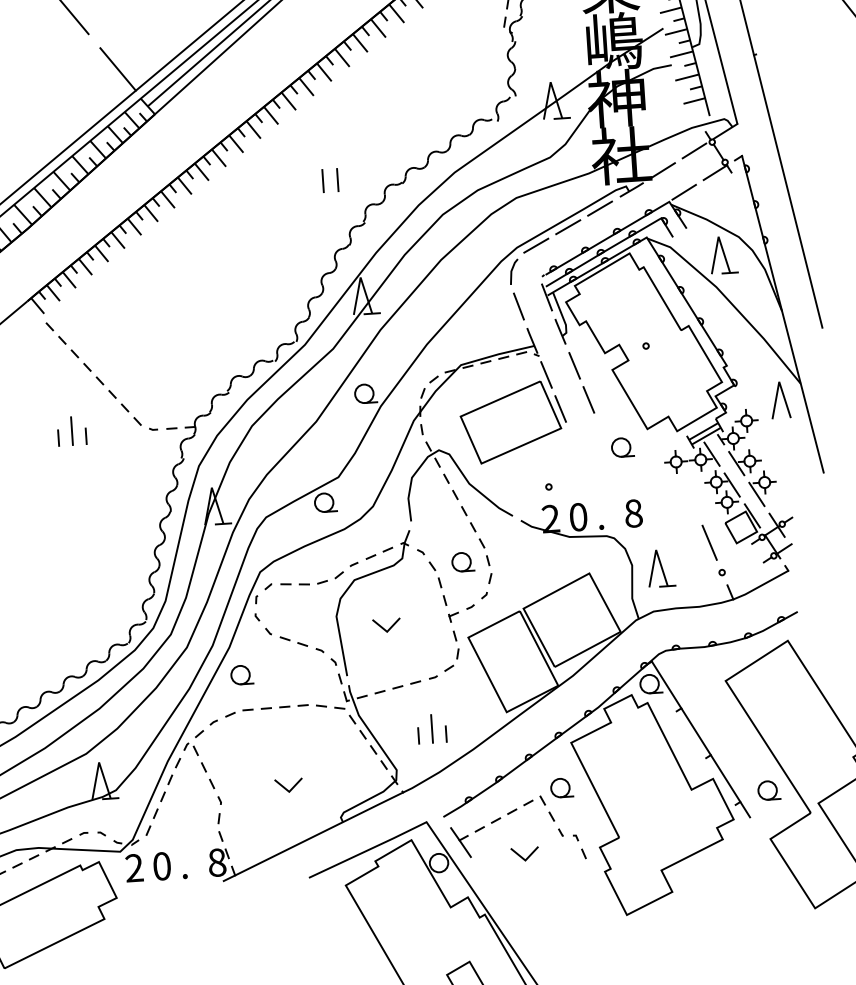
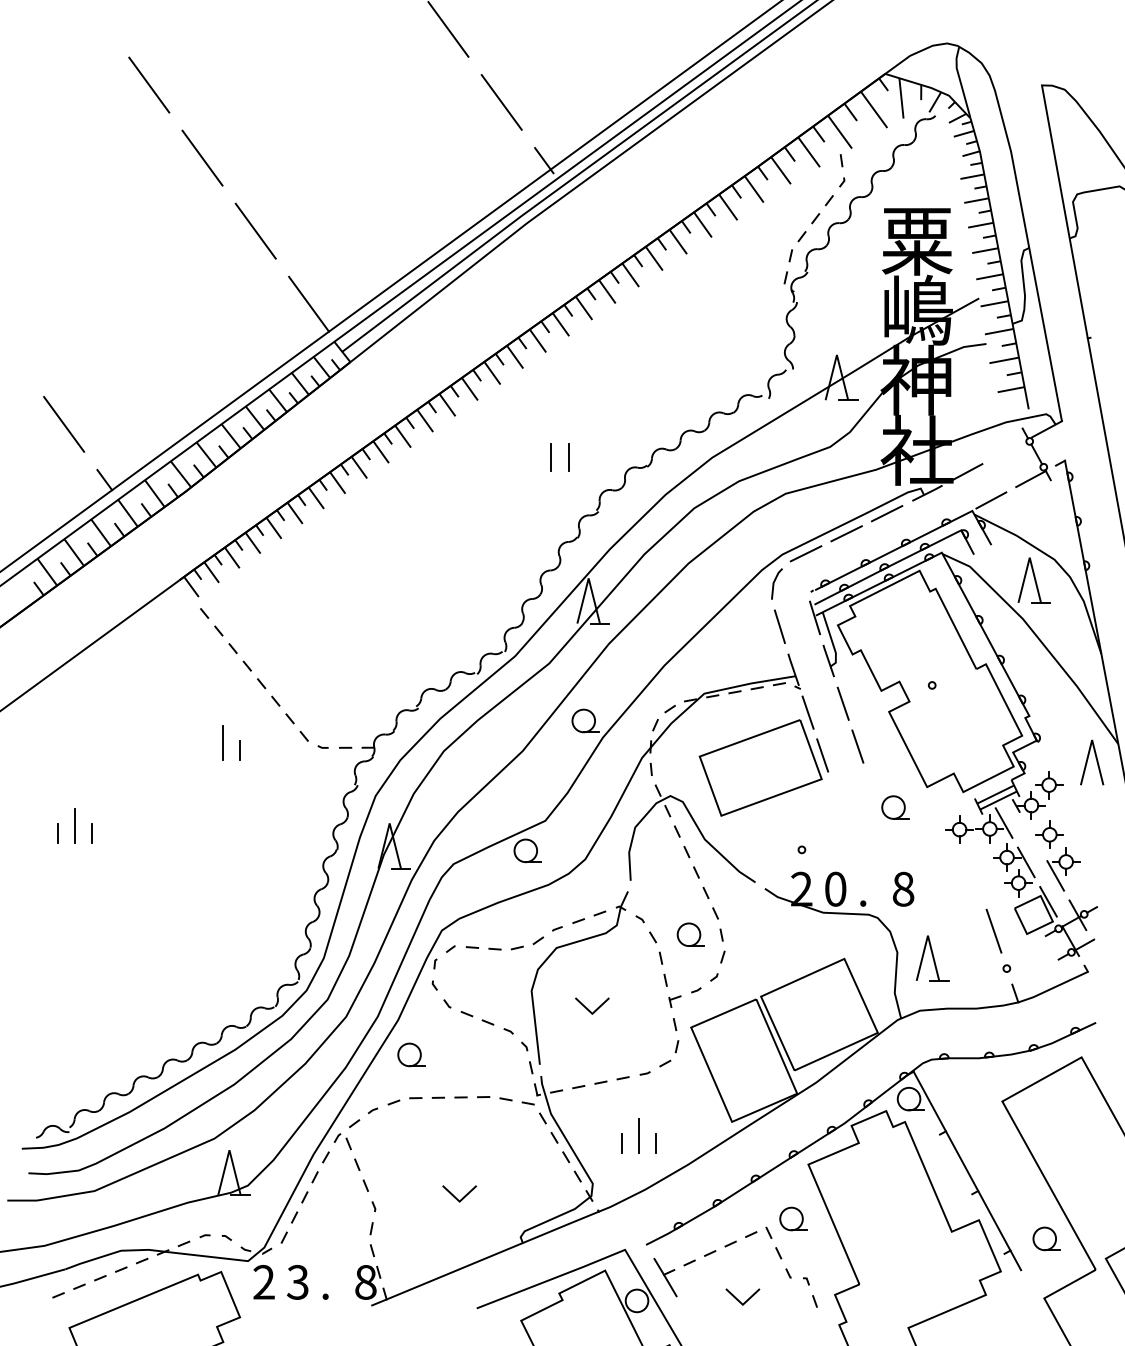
line: (694, 150) -> (1007, 450), removed
line: (57, 438) -> (205, 750), removed
line: (736, 463) -> (1033, 836), removed
text: (161, 866) -> (297, 1282), 0 -> 3

